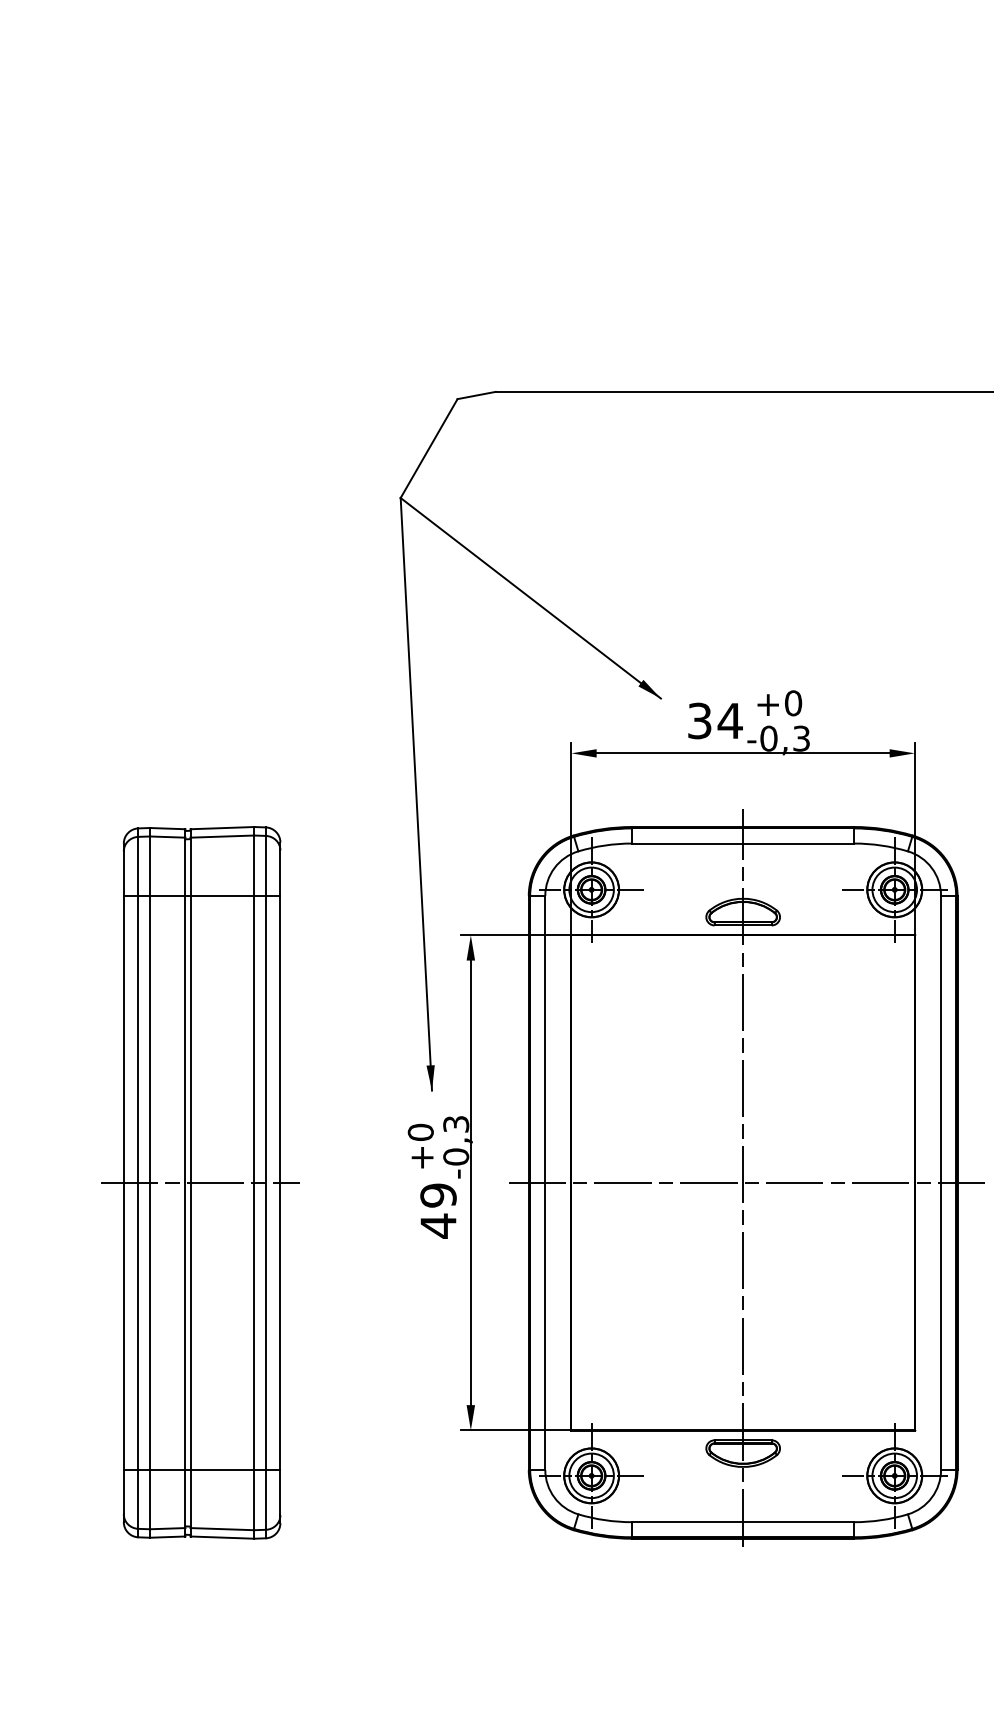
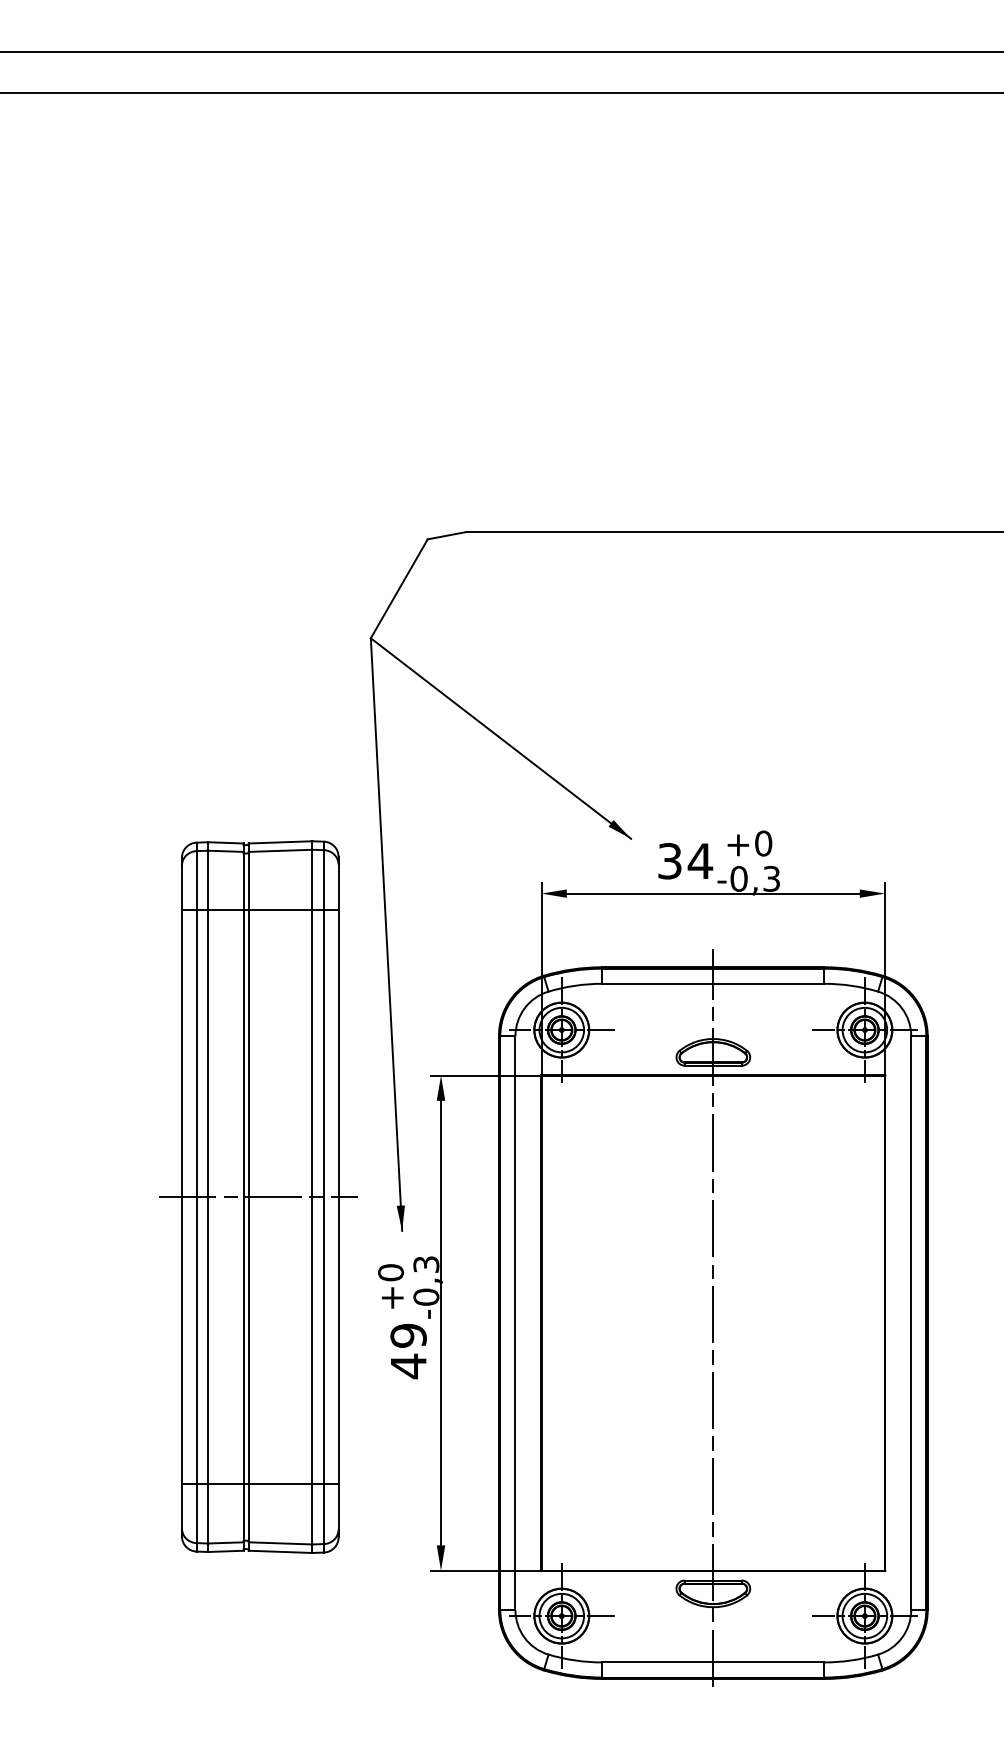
part: (200, 1182) -> (258, 1196), moved
line: (746, 1183) -> (716, 1323), removed

